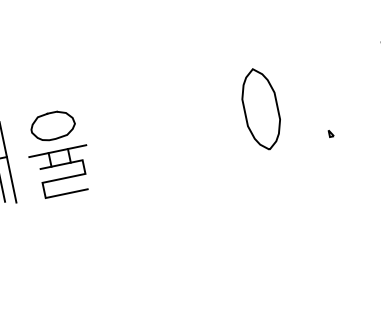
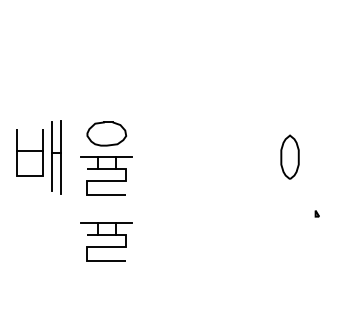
part: (260, 109) -> (289, 157), size x0.6
part: (330, 133) -> (316, 213), moved
part: (77, 245) -> (106, 241), added

